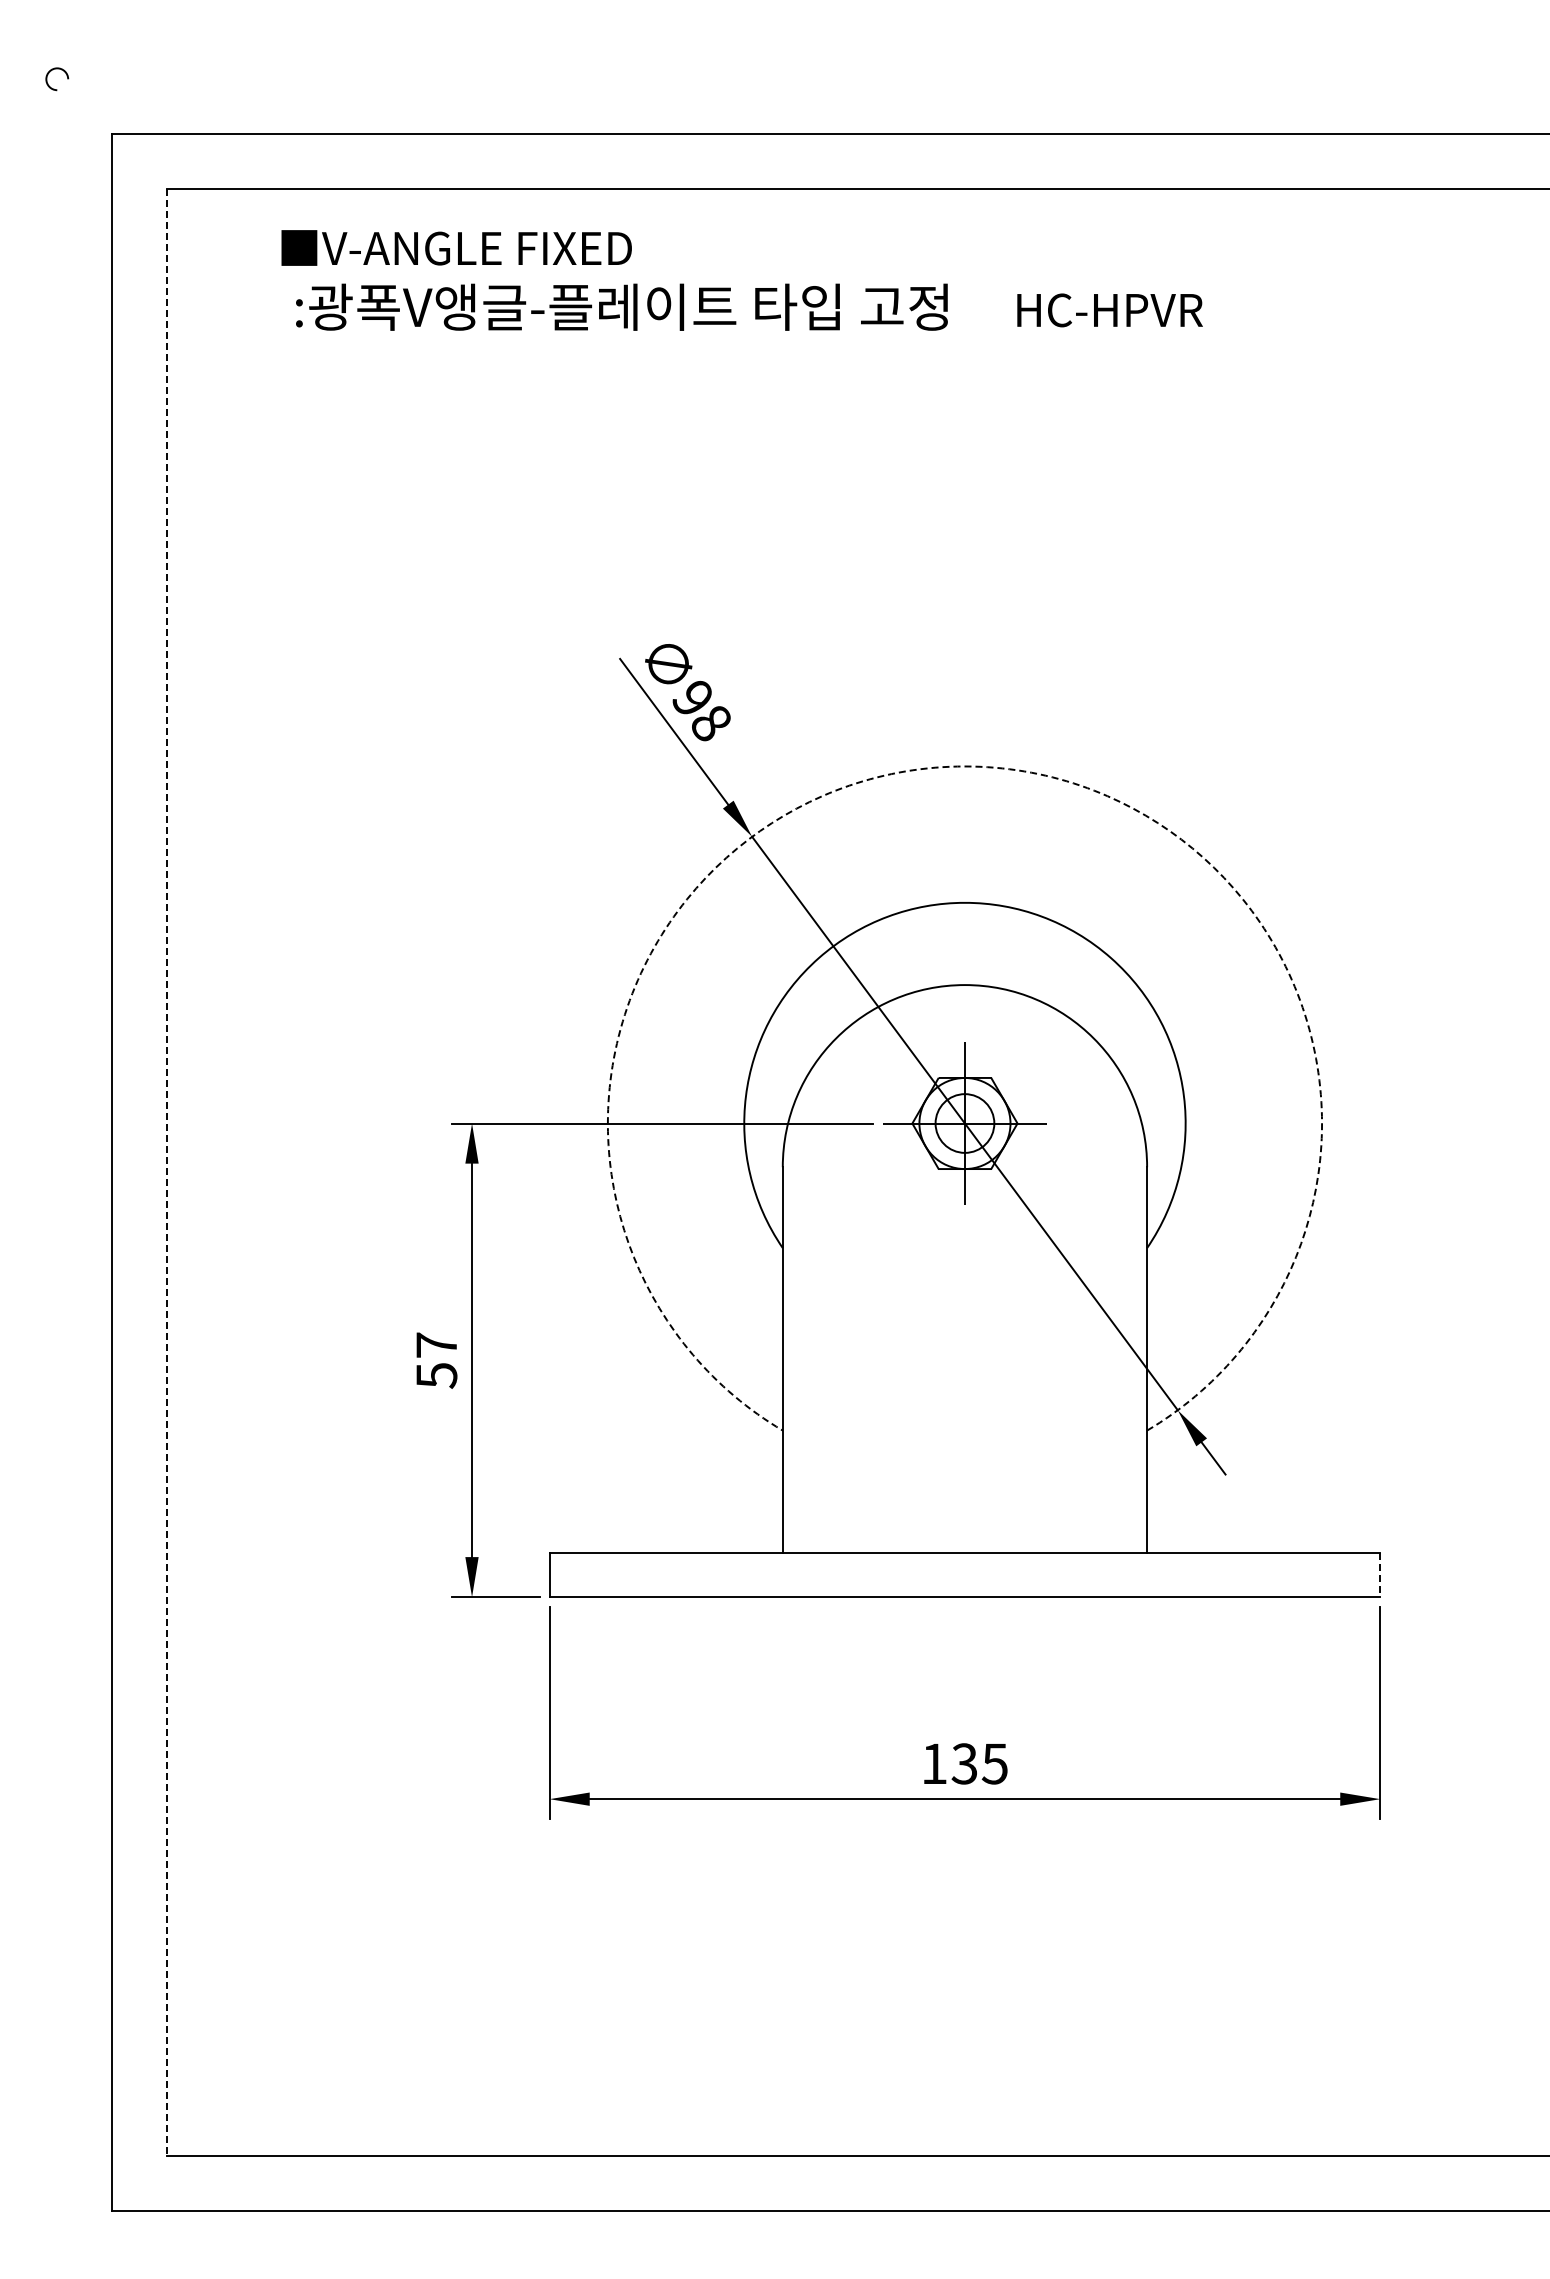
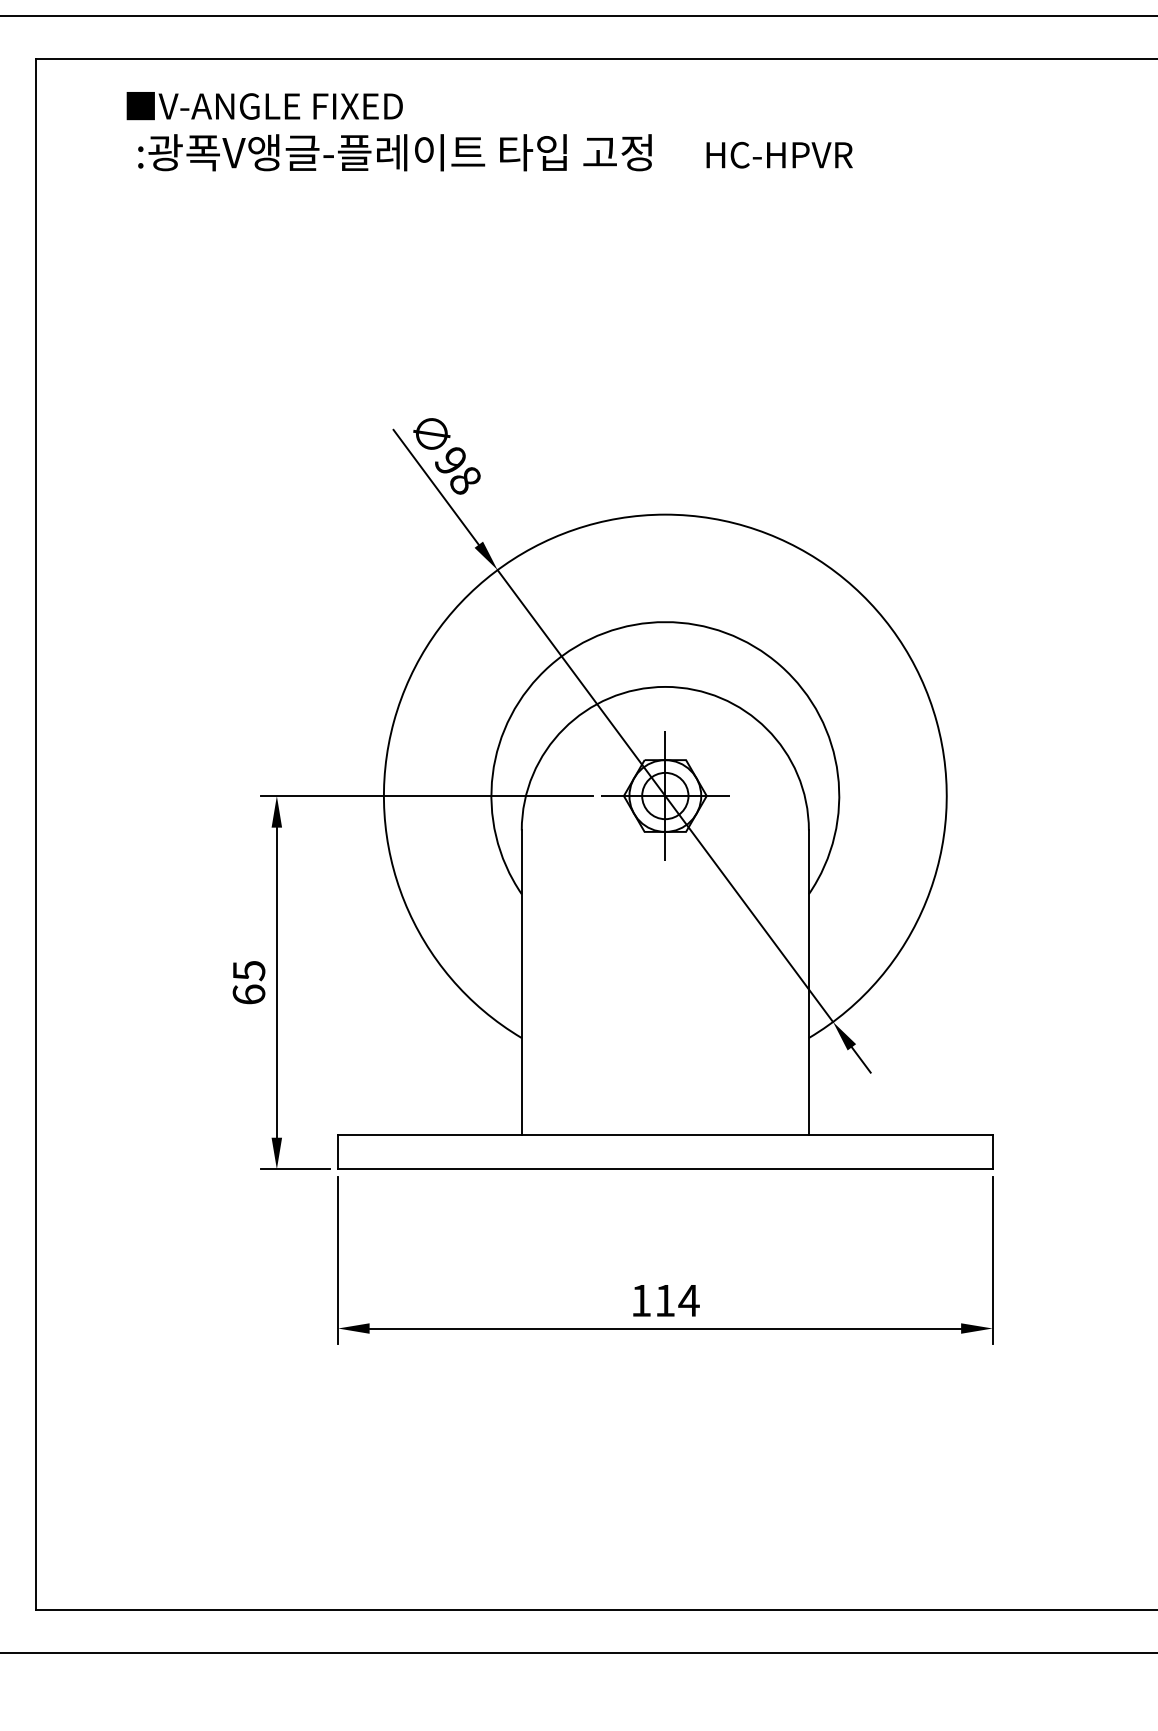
arc: (964, 766) -> (664, 514), dashed -> solid
line: (166, 1172) -> (36, 834), dashed -> solid
text: (436, 1360) -> (248, 982), 57 -> 65
line: (1380, 1575) -> (992, 1152), dashed -> solid
text: (979, 1763) -> (676, 1300), 135 -> 114

